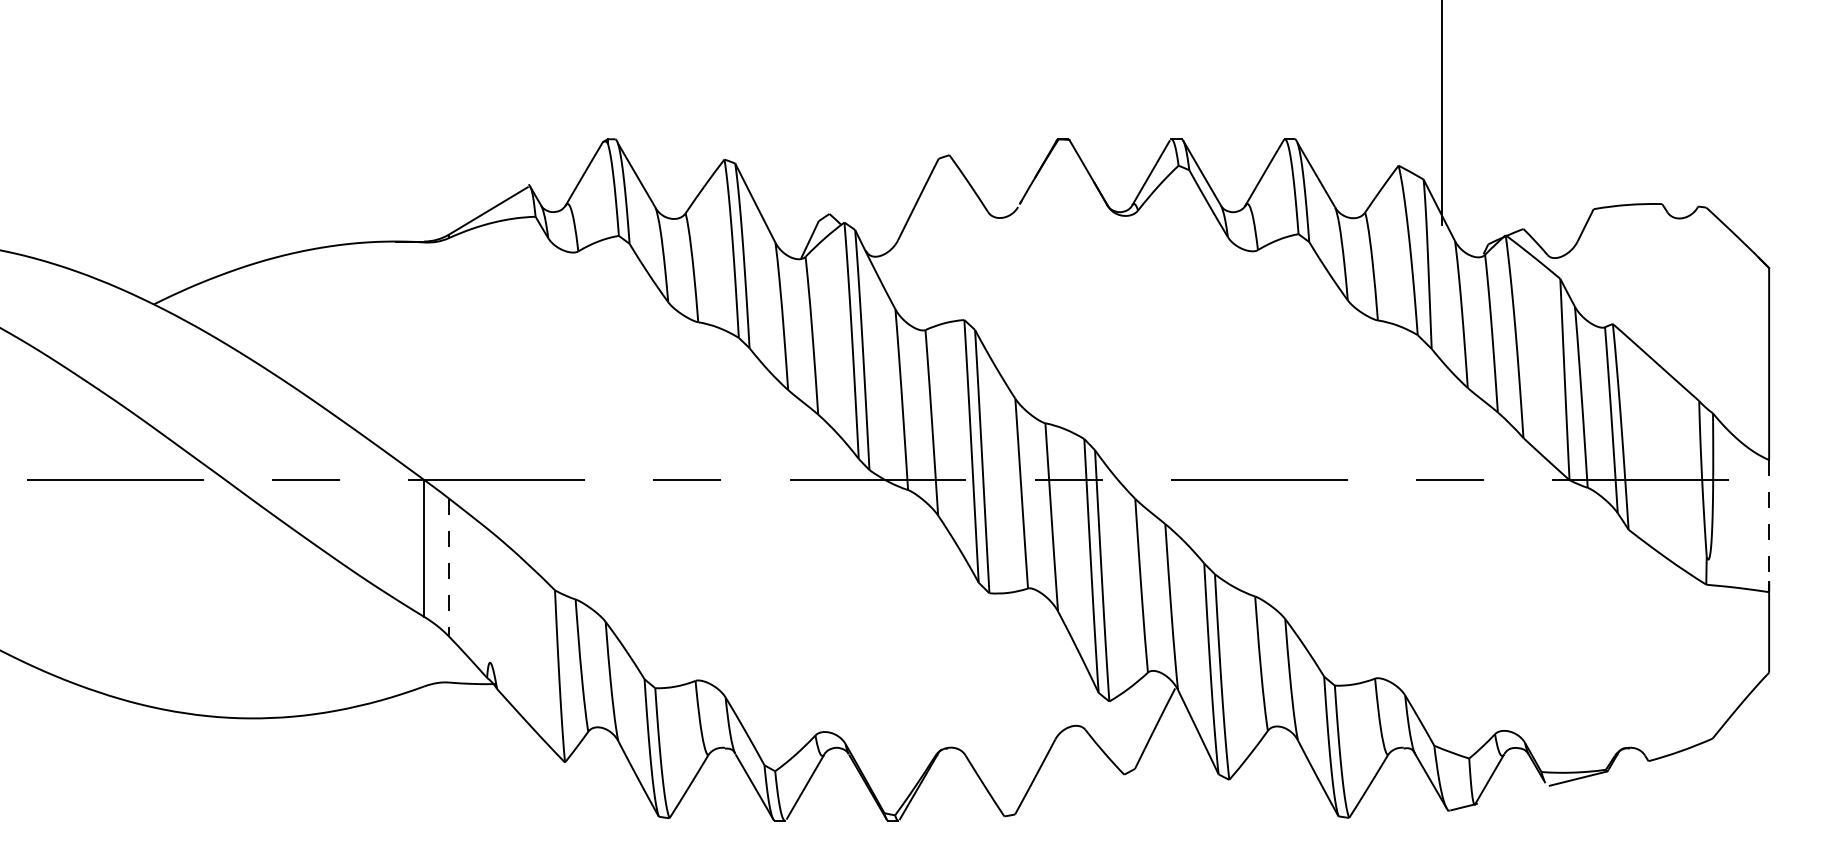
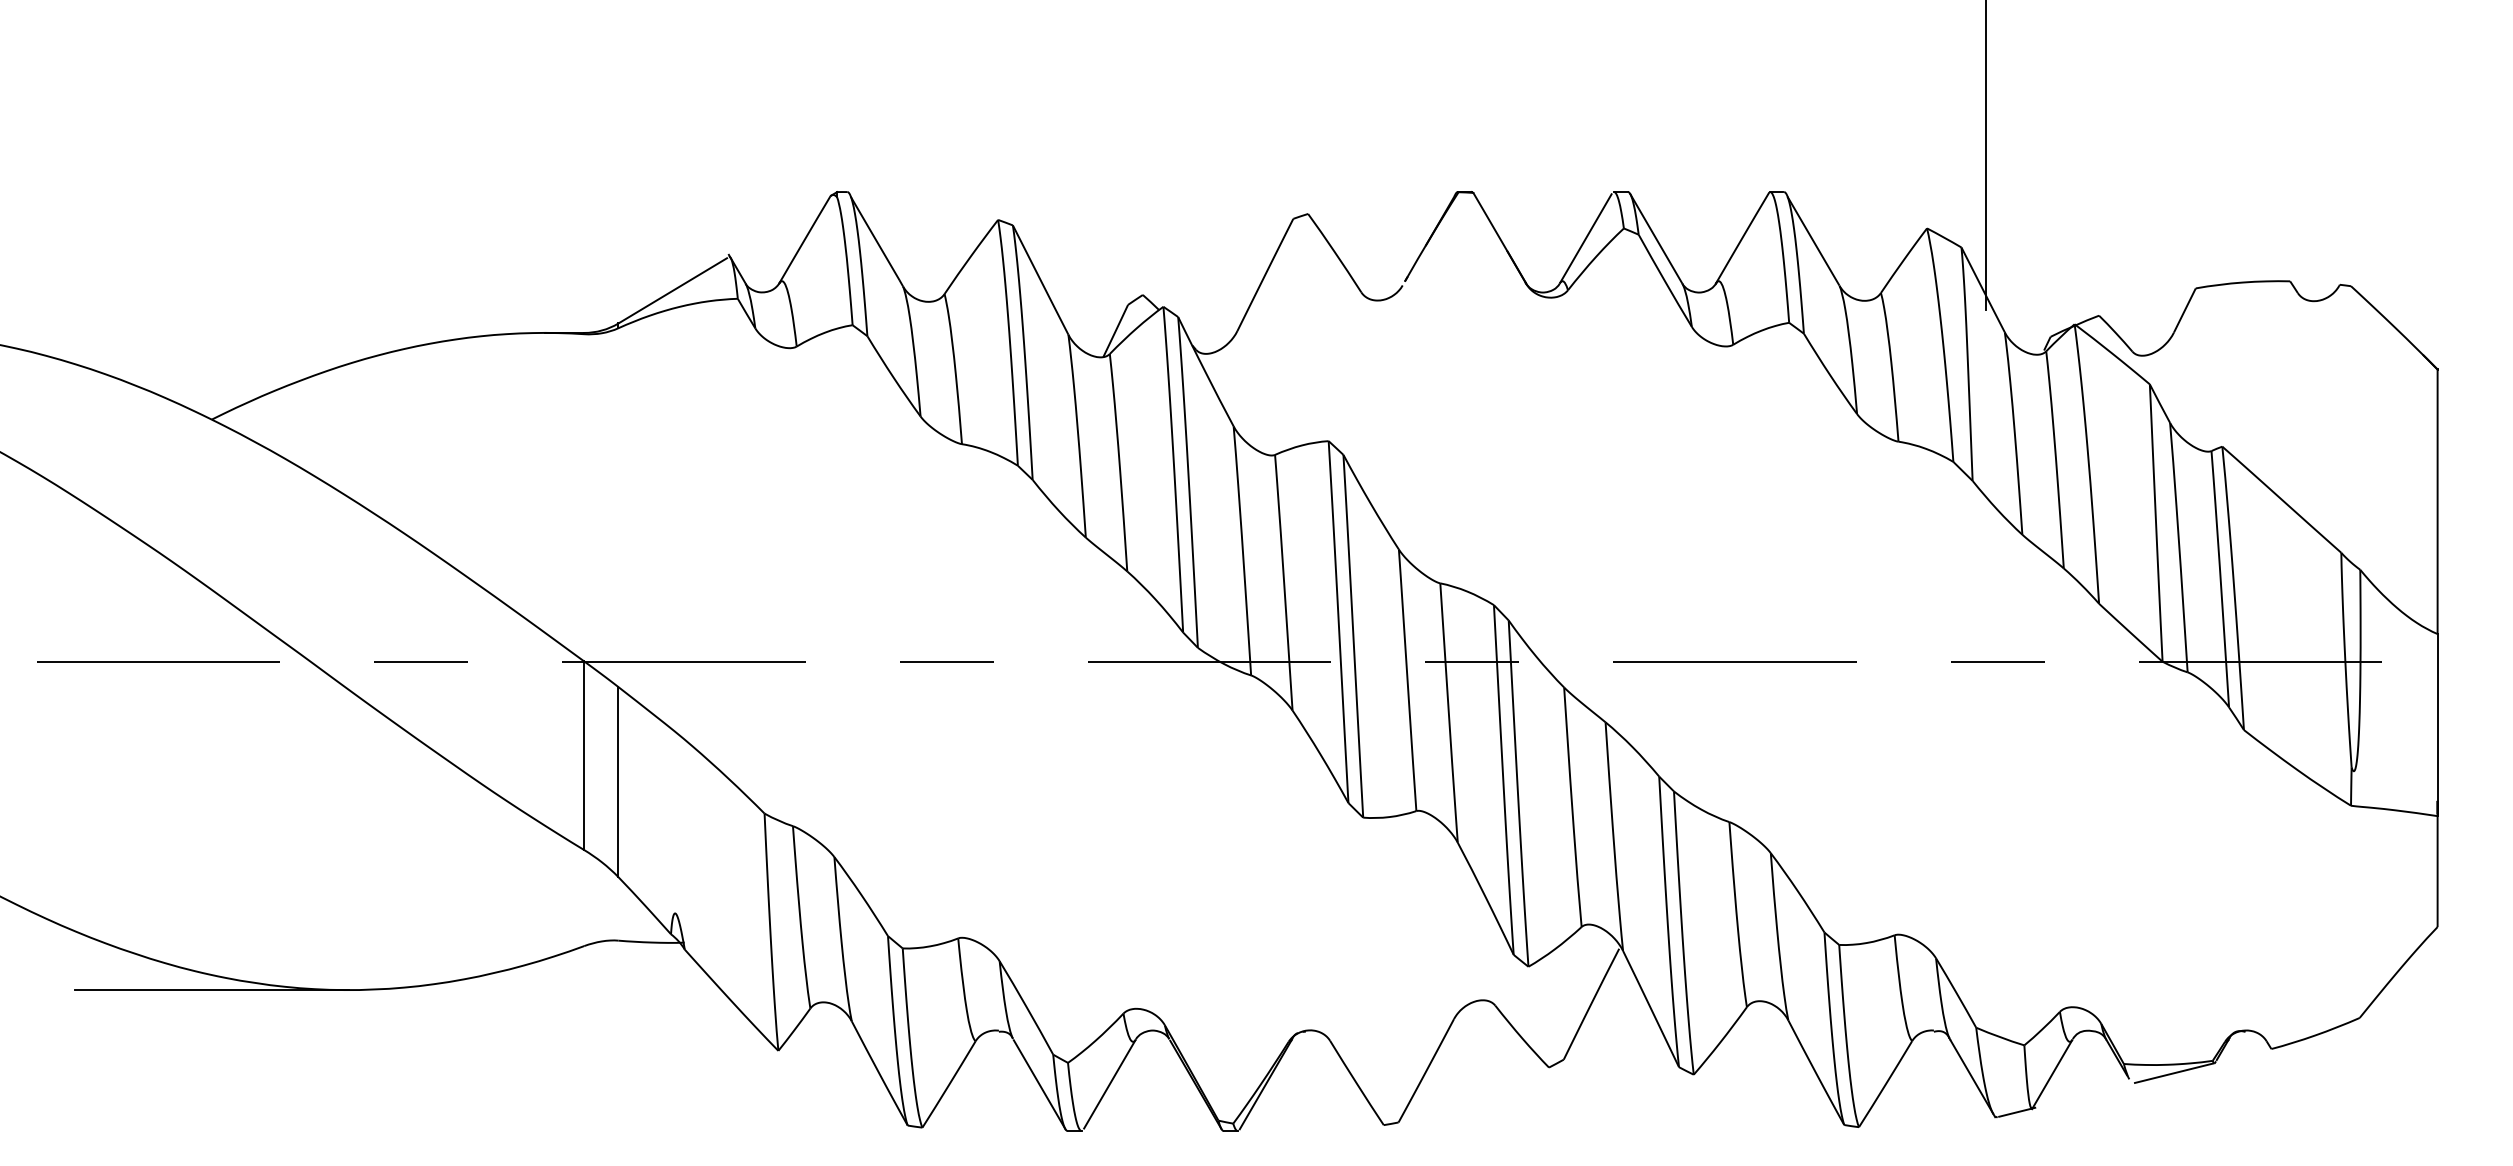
line: (1769, 526) -> (2437, 725), dashed -> solid
line: (449, 567) -> (618, 782), dashed -> solid
line: (153, 718) -> (211, 990), added

